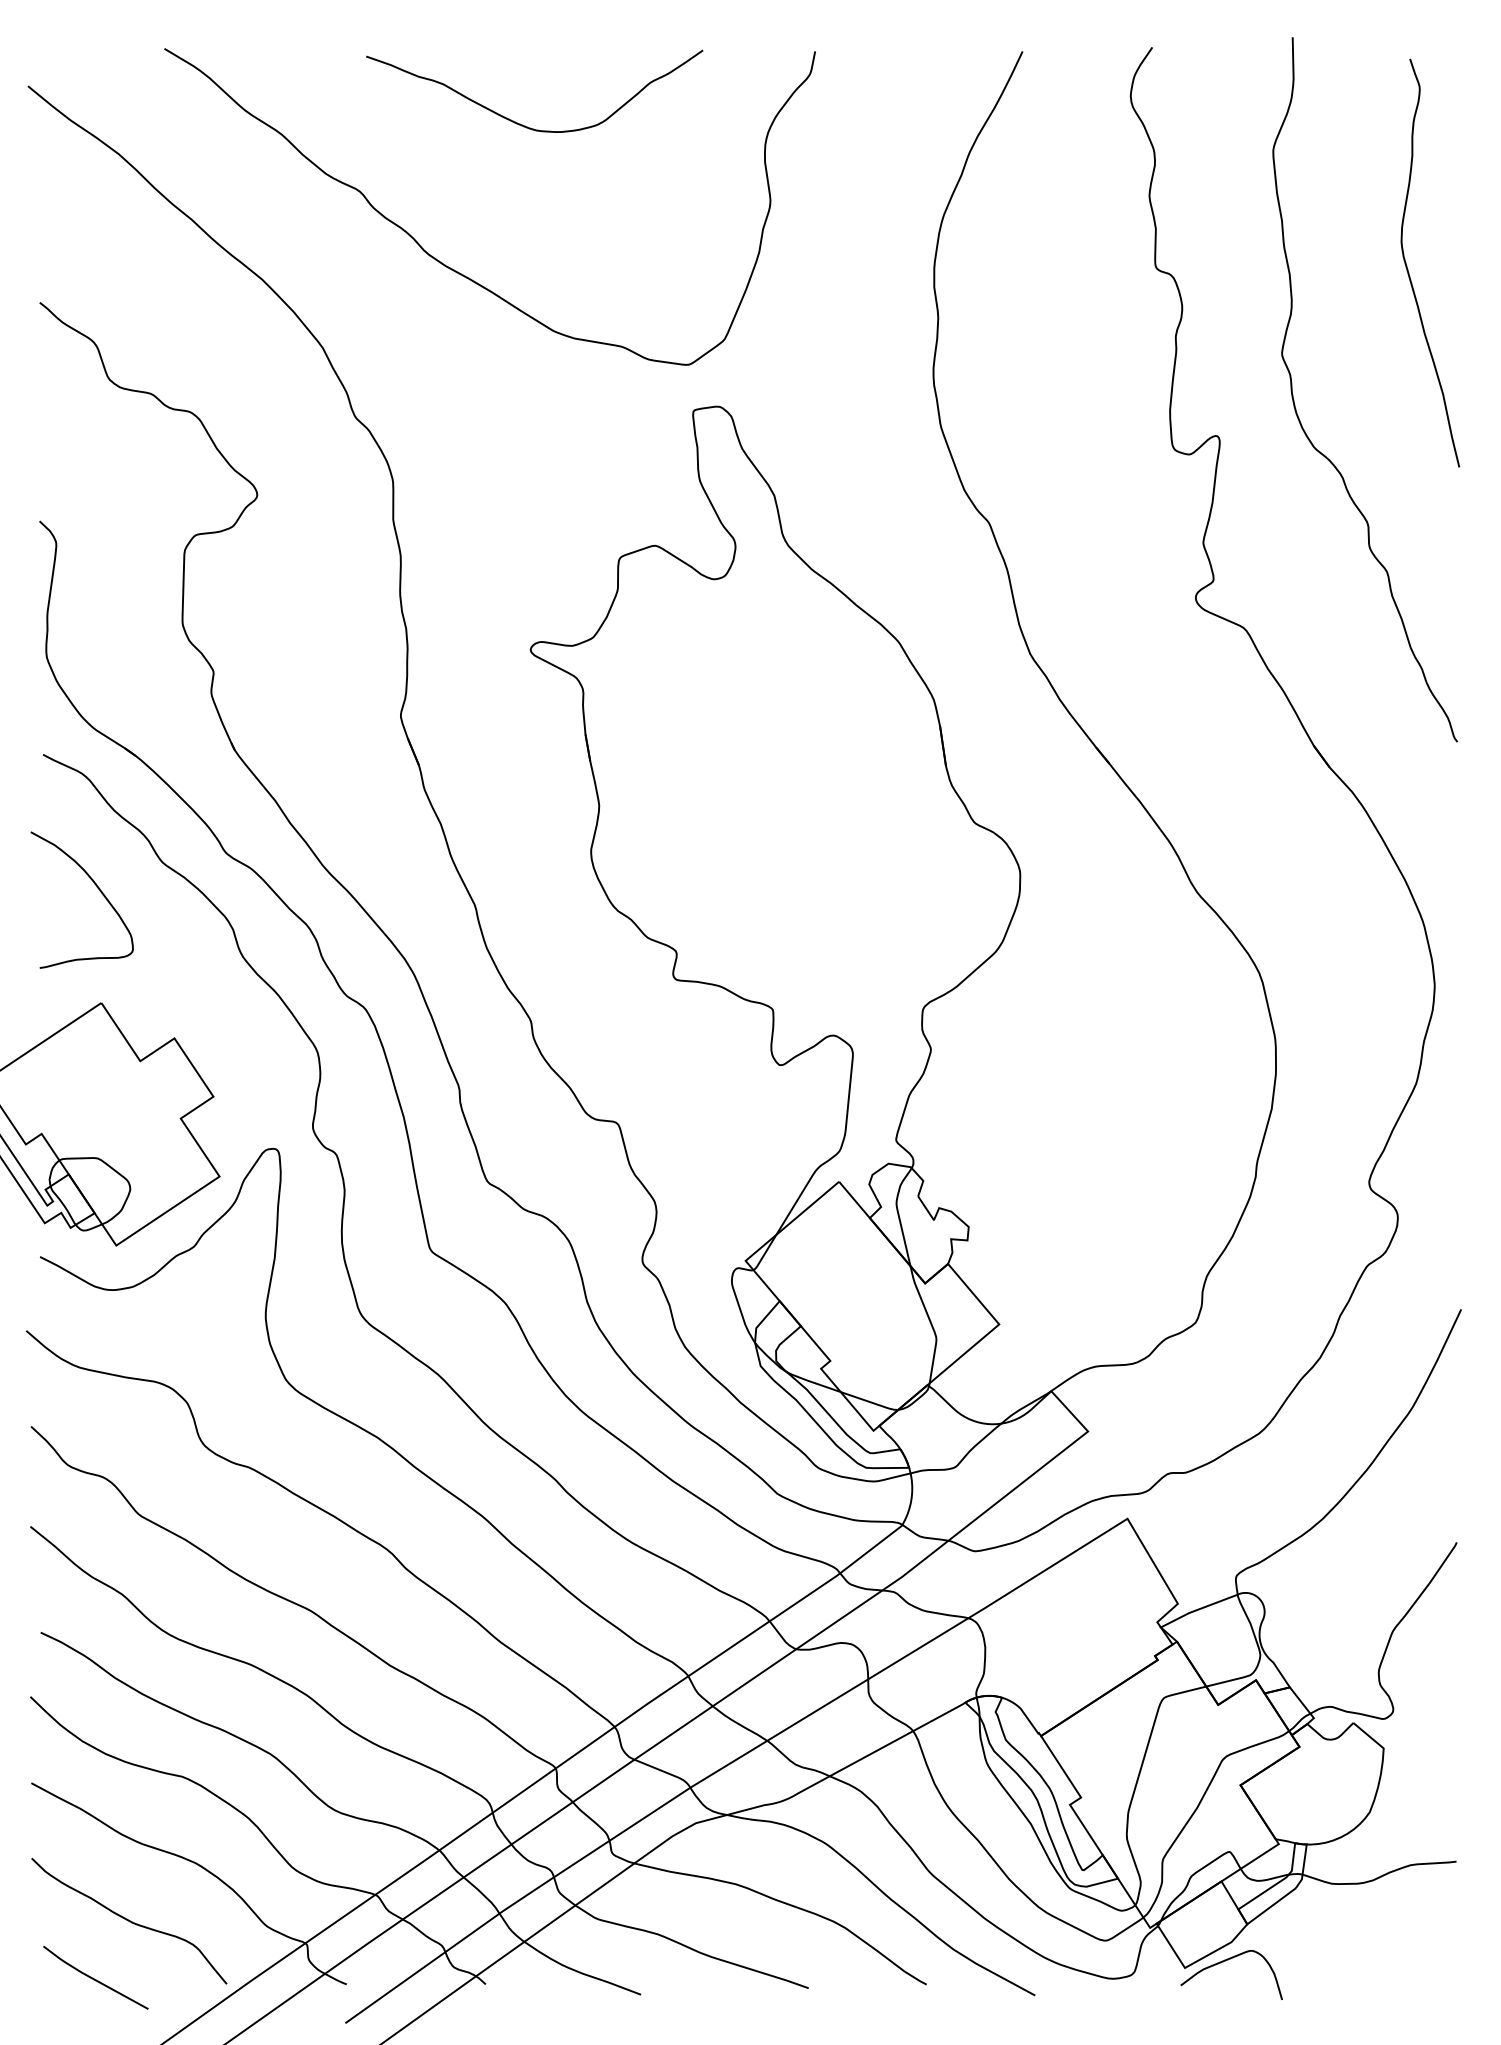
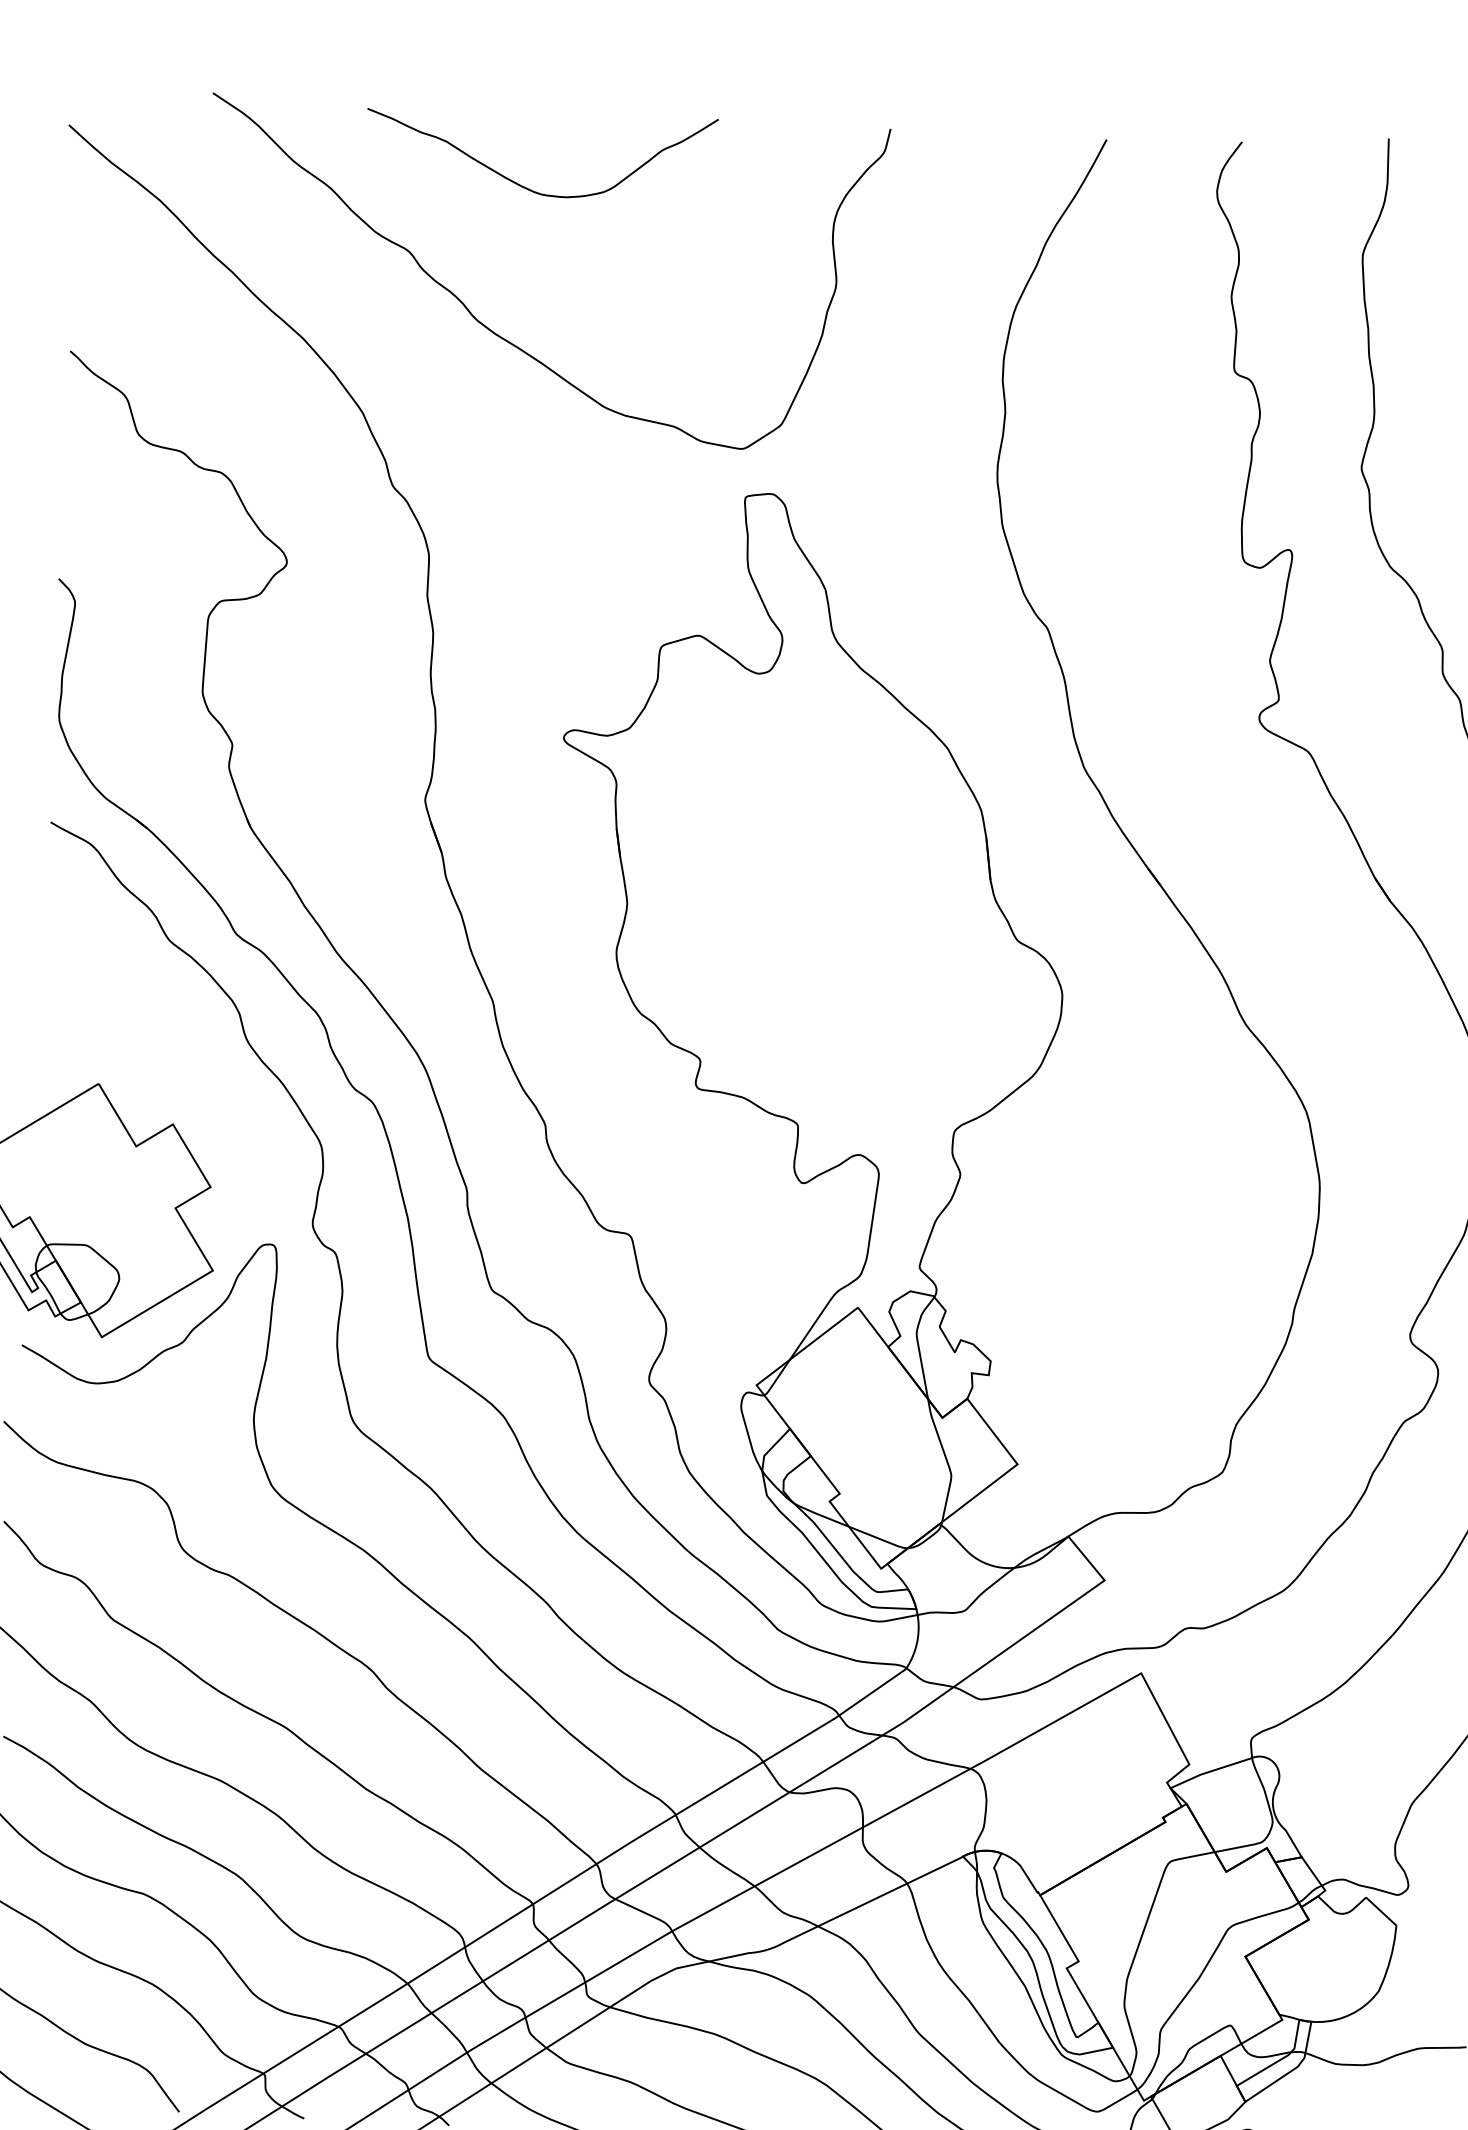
curve: (520, 123) -> (524, 186), moved
curve: (97, 888) -> (100, 964), removed

